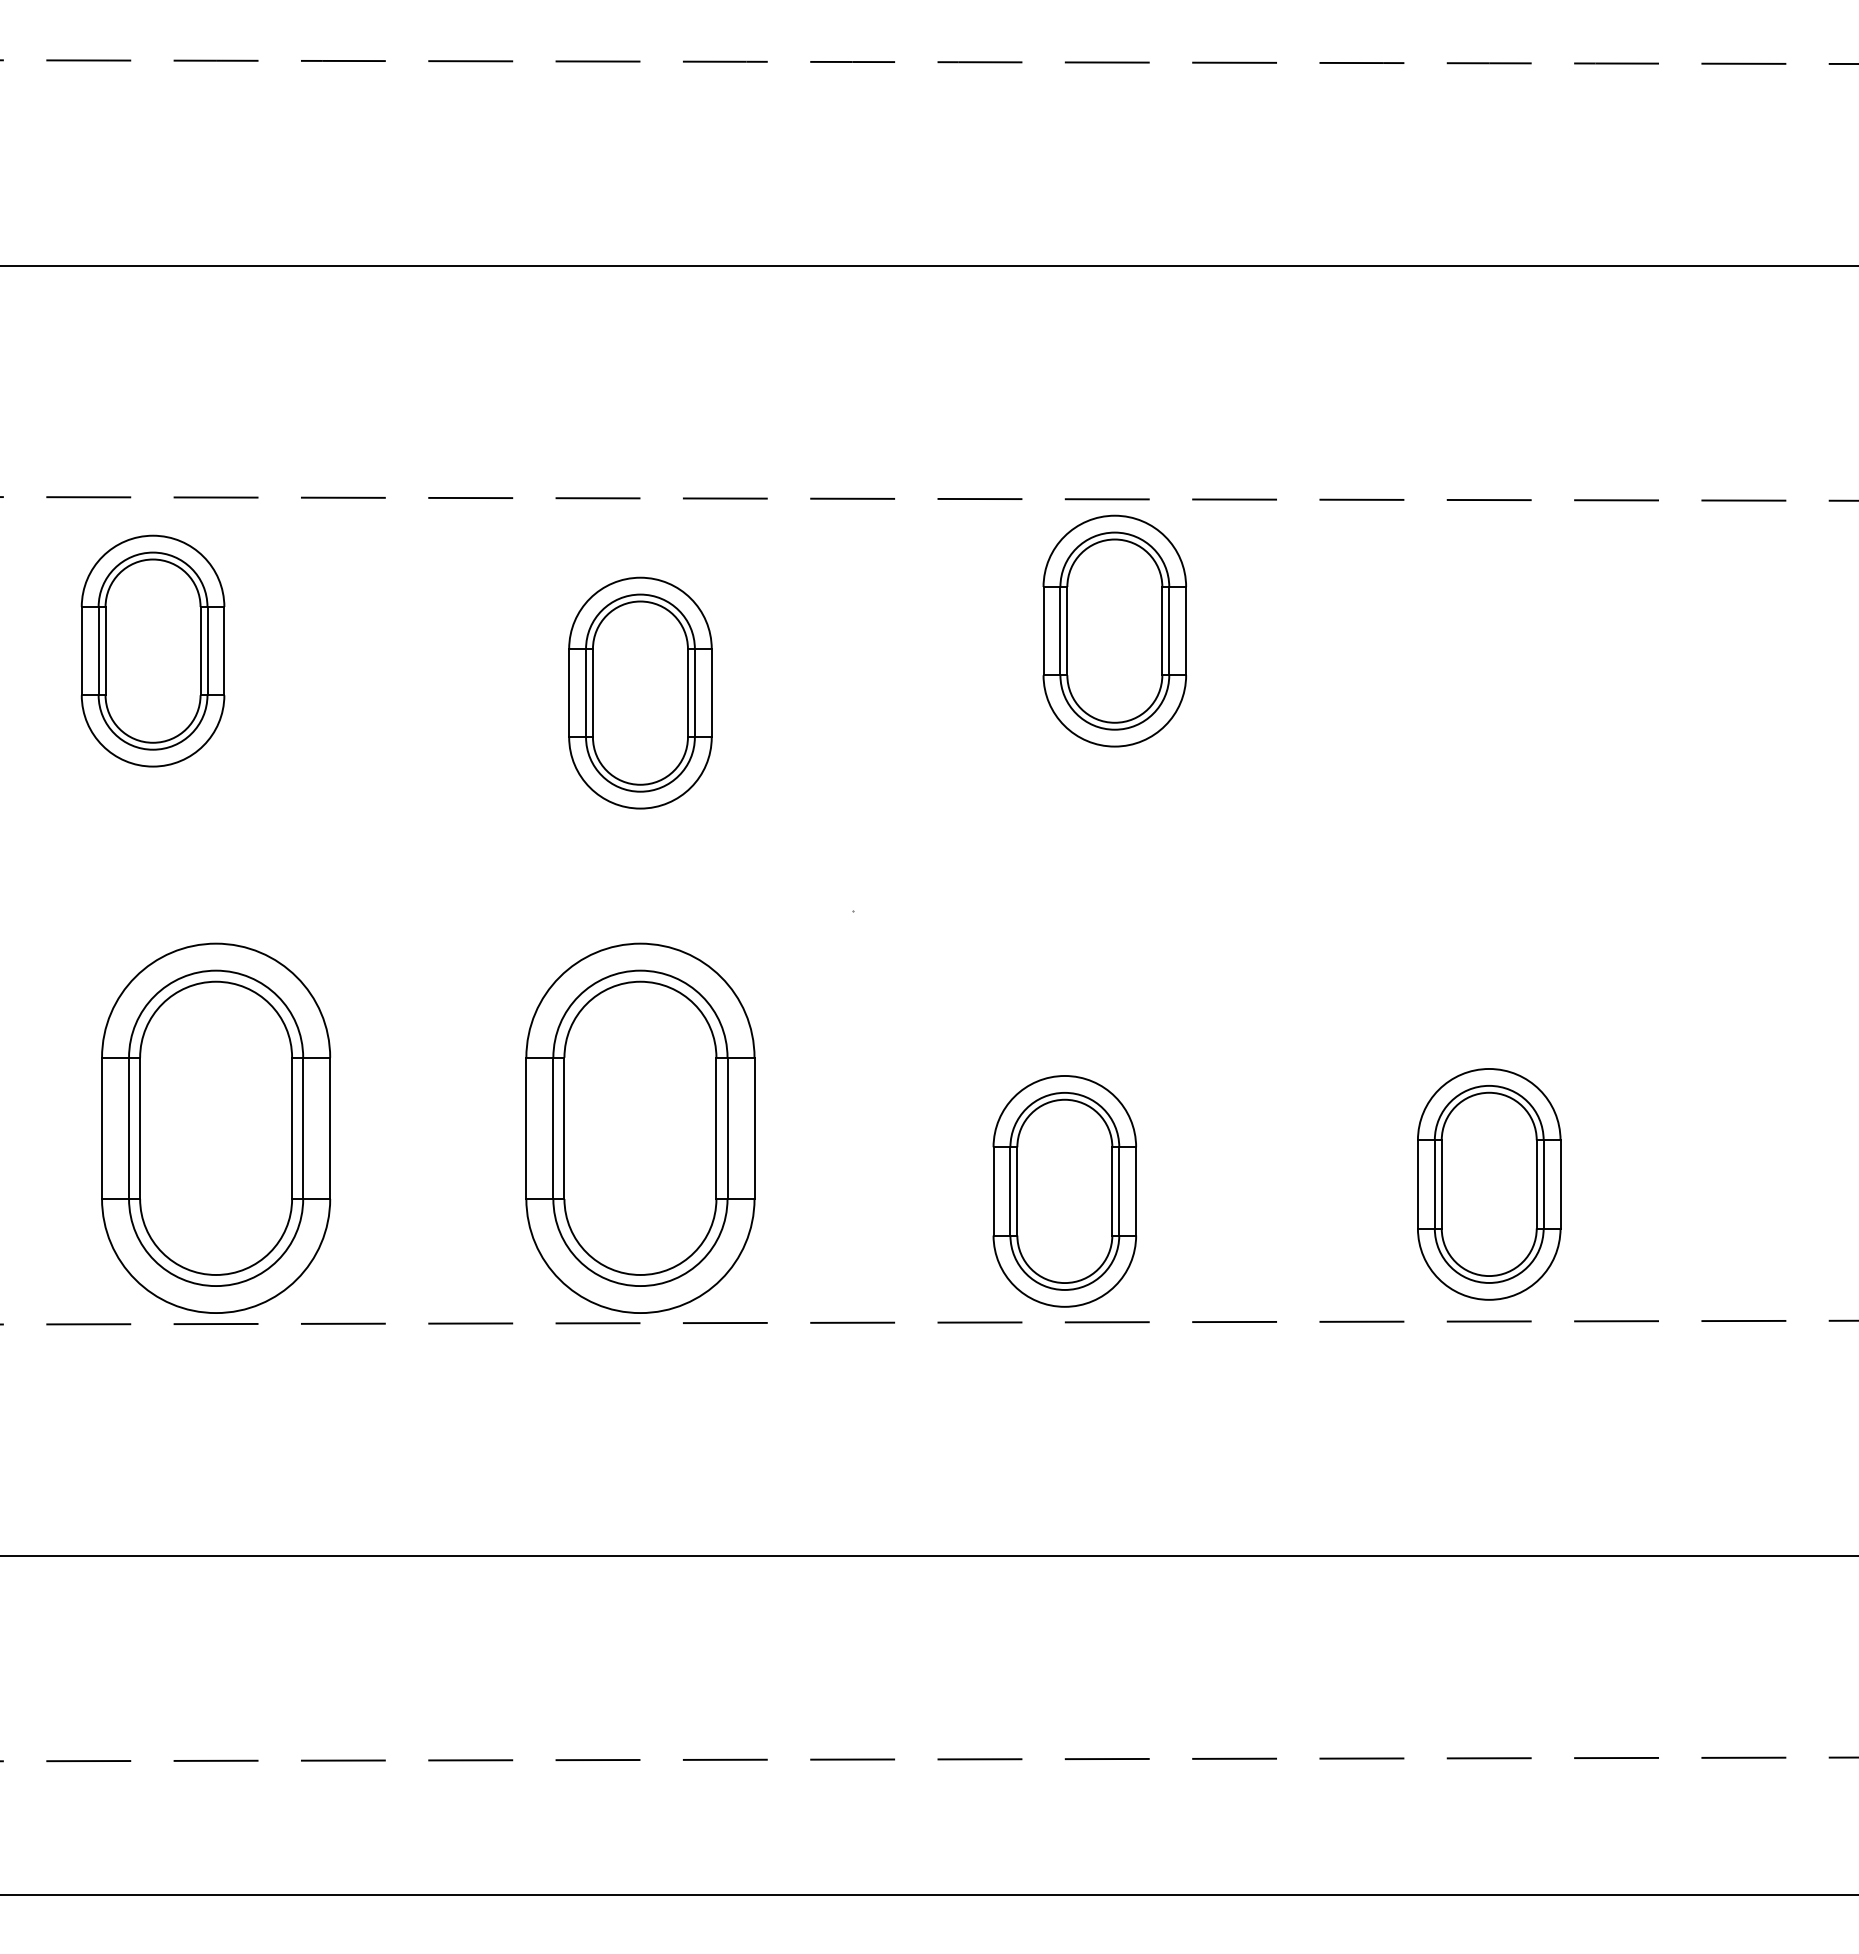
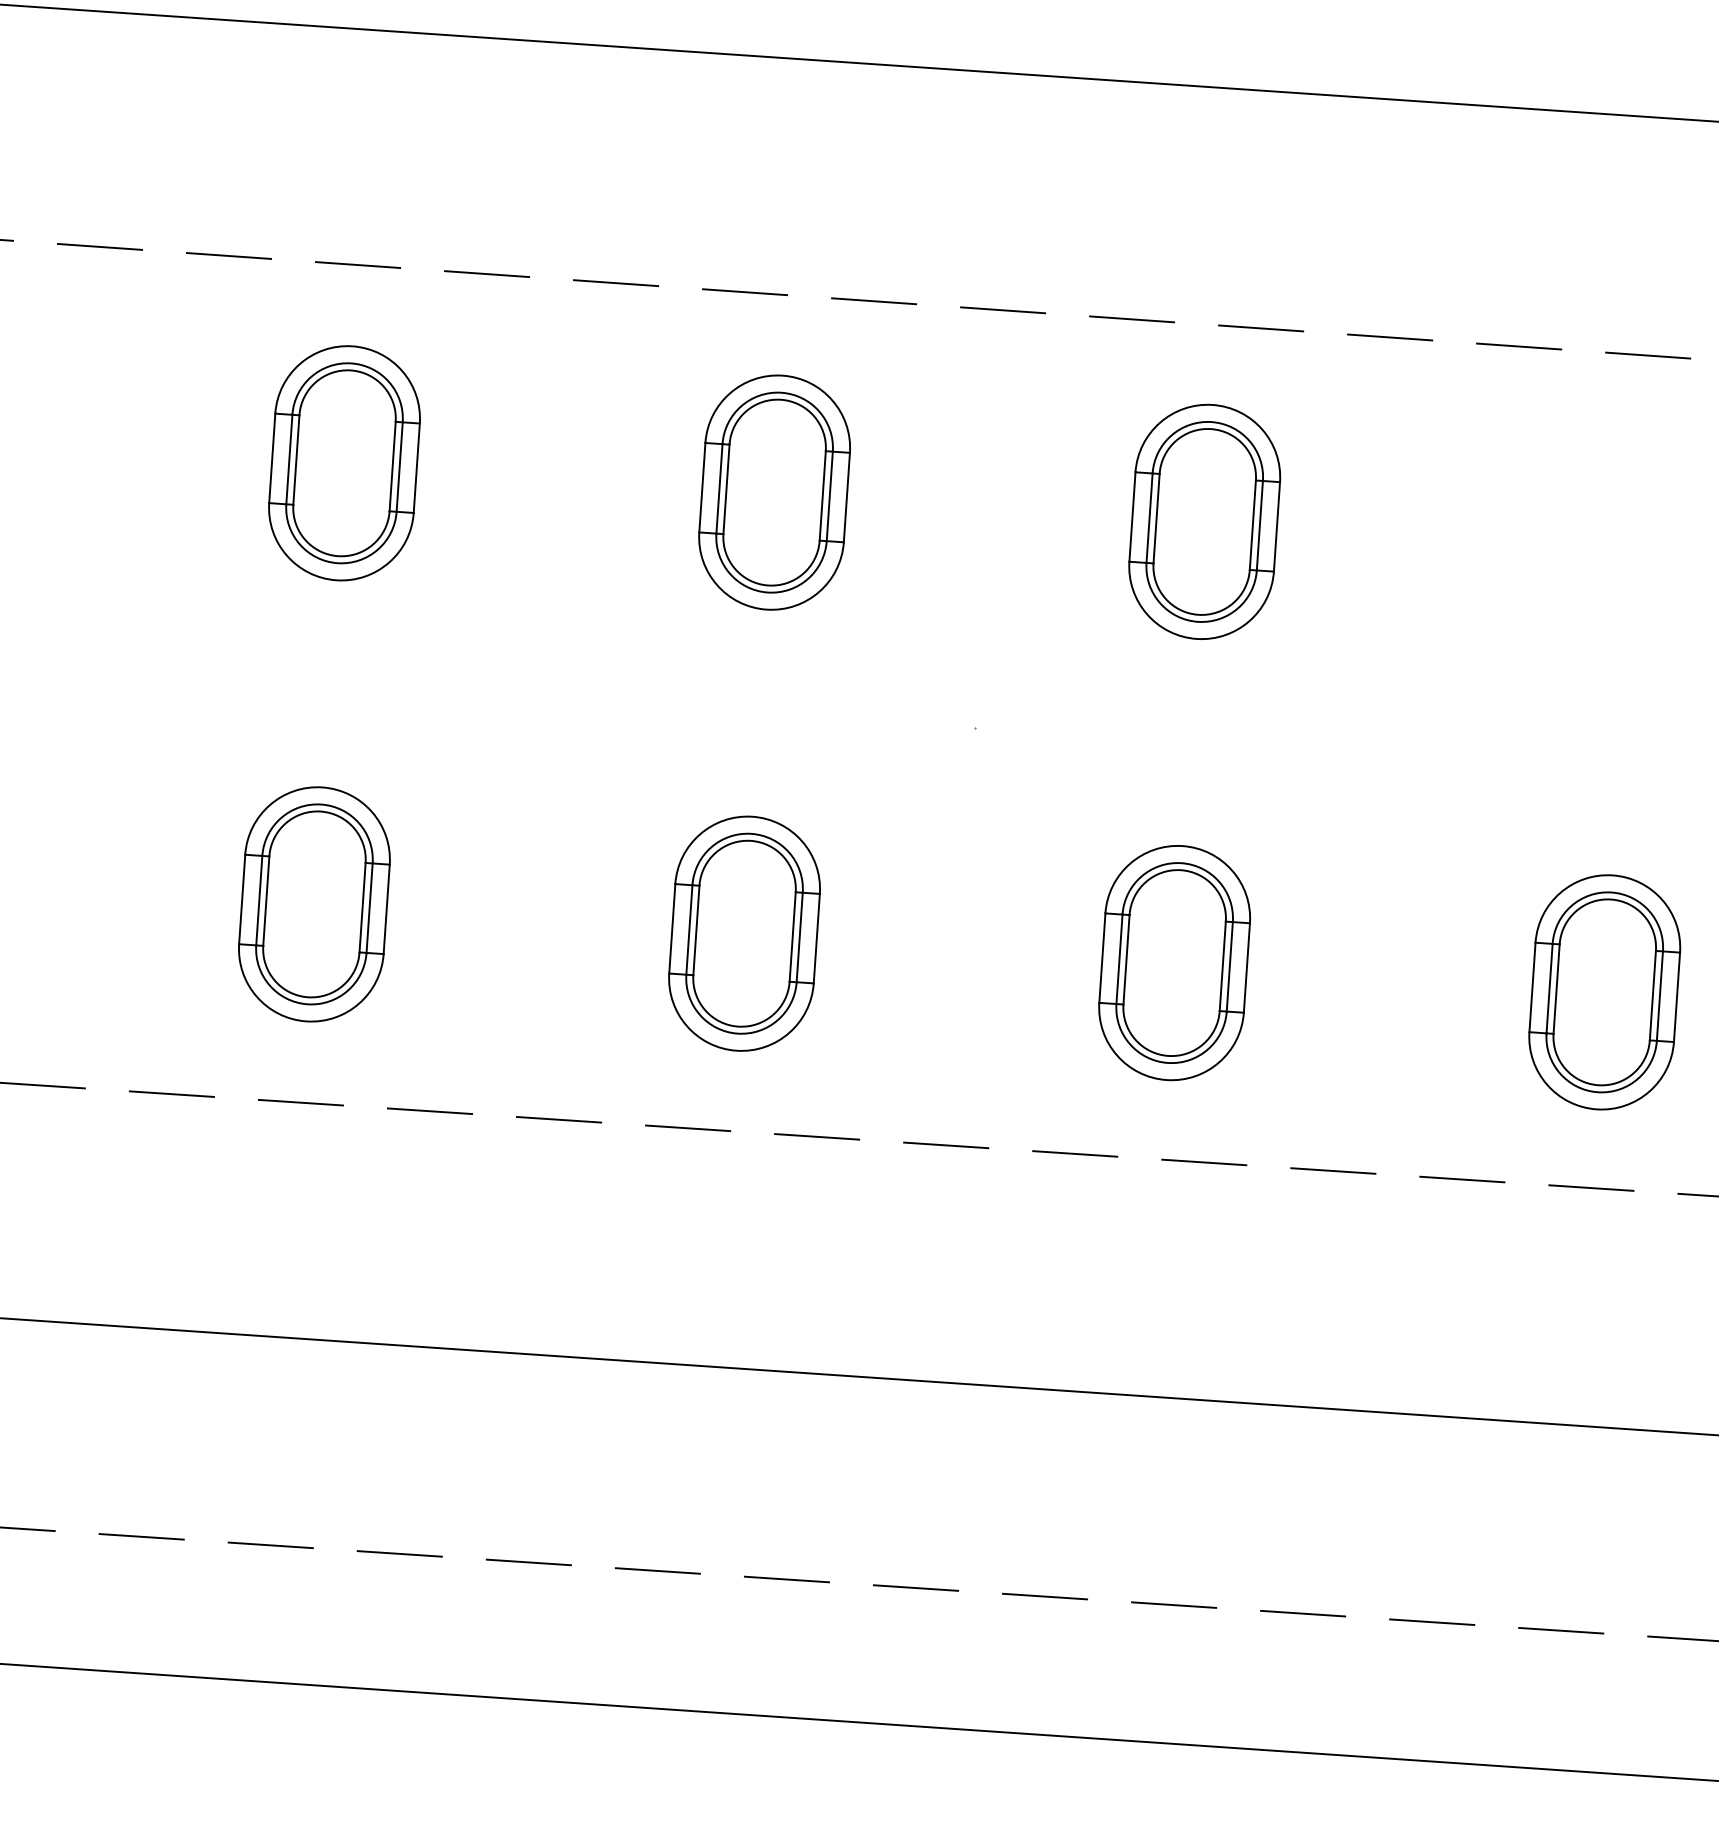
part: (1114, 630) -> (1204, 521), moved
part: (152, 650) -> (343, 462), moved
part: (215, 1128) -> (313, 904), size x0.62
part: (640, 1128) -> (744, 933), size x0.62
part: (1489, 1184) -> (1605, 992), moved
part: (1064, 1191) -> (1174, 963), moved

